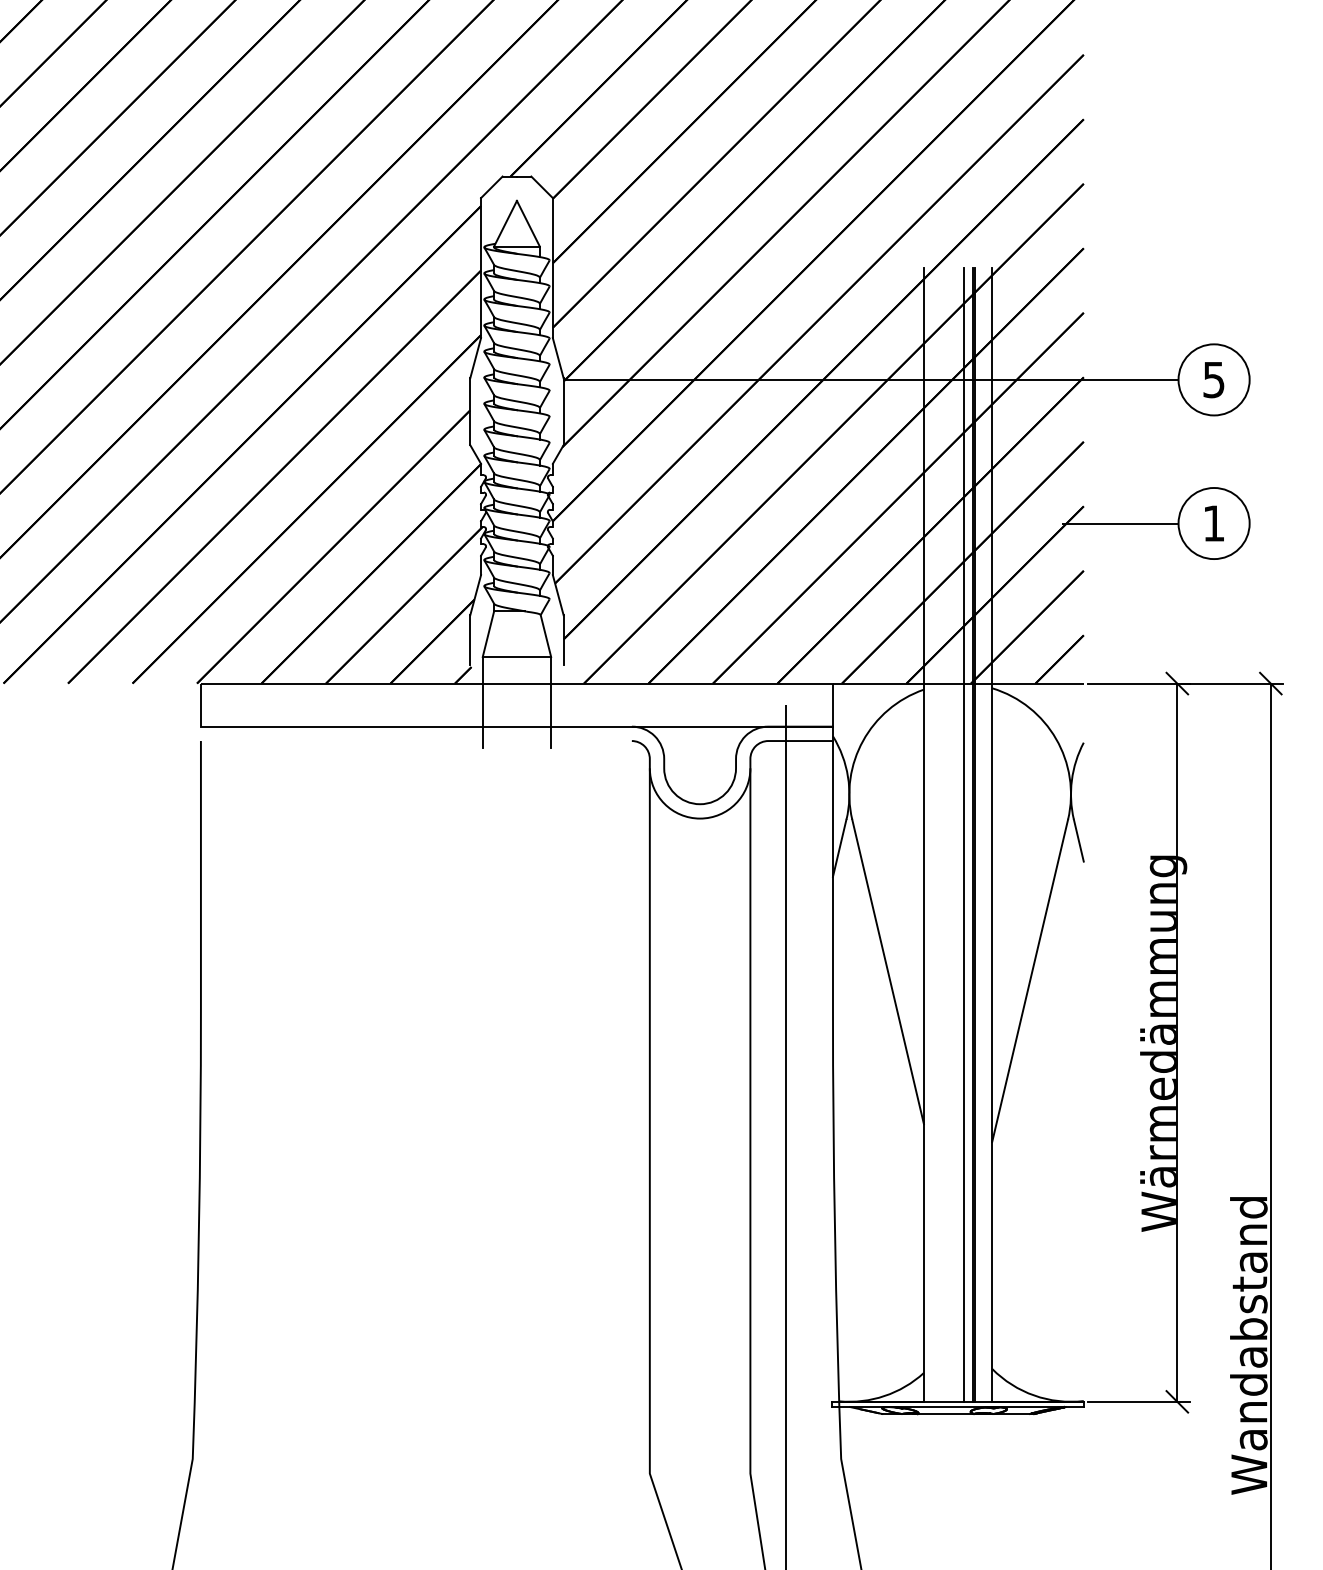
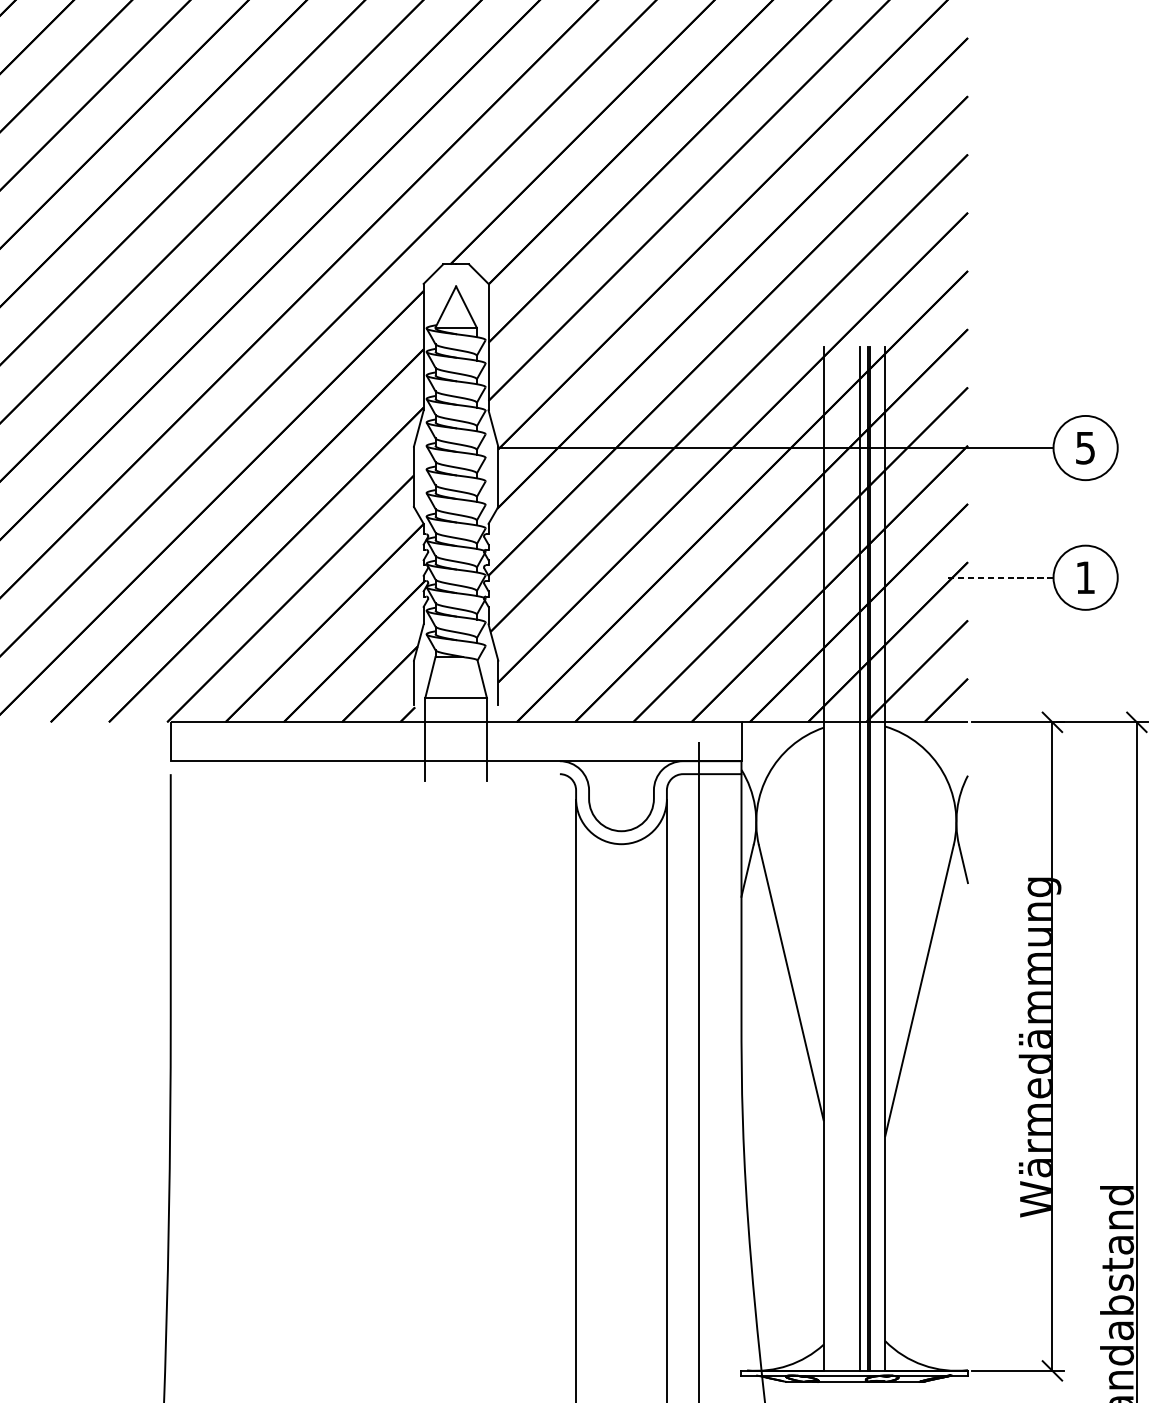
line: (1119, 523) -> (1000, 577), solid -> dashed

